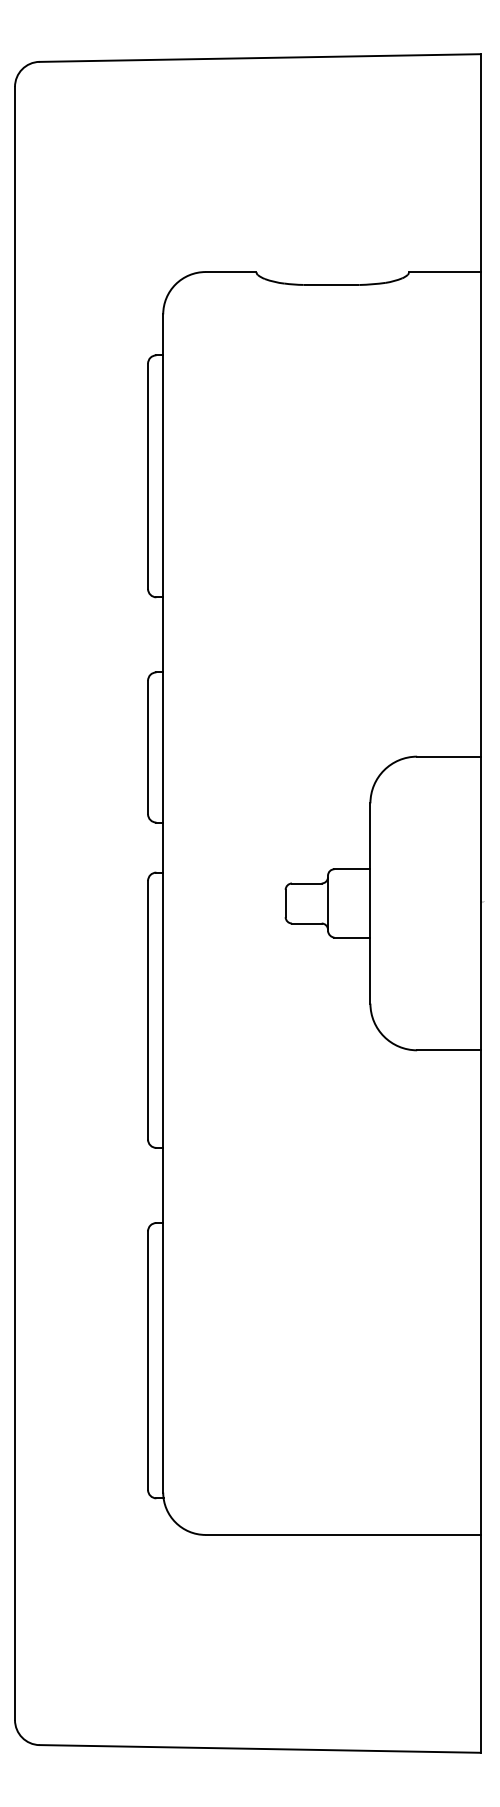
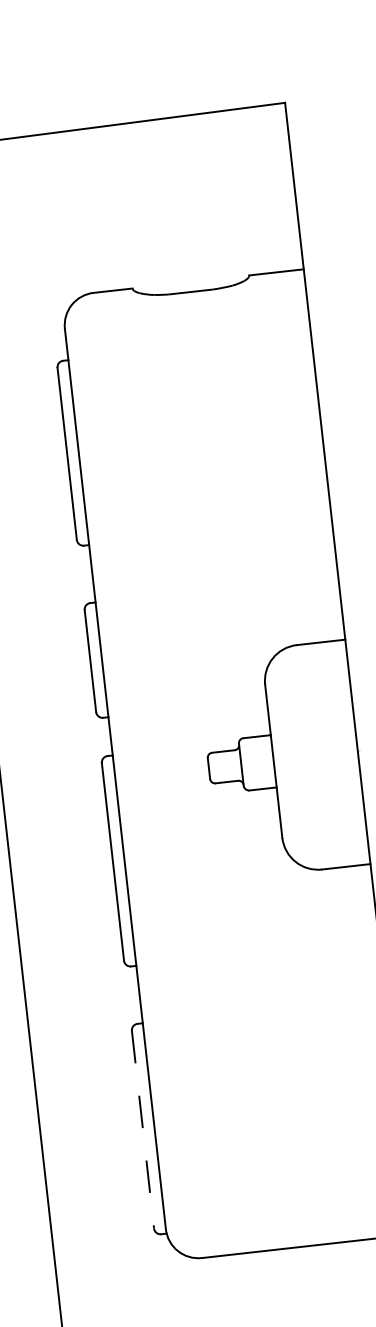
line: (148, 1361) -> (143, 1130), solid -> dashed

